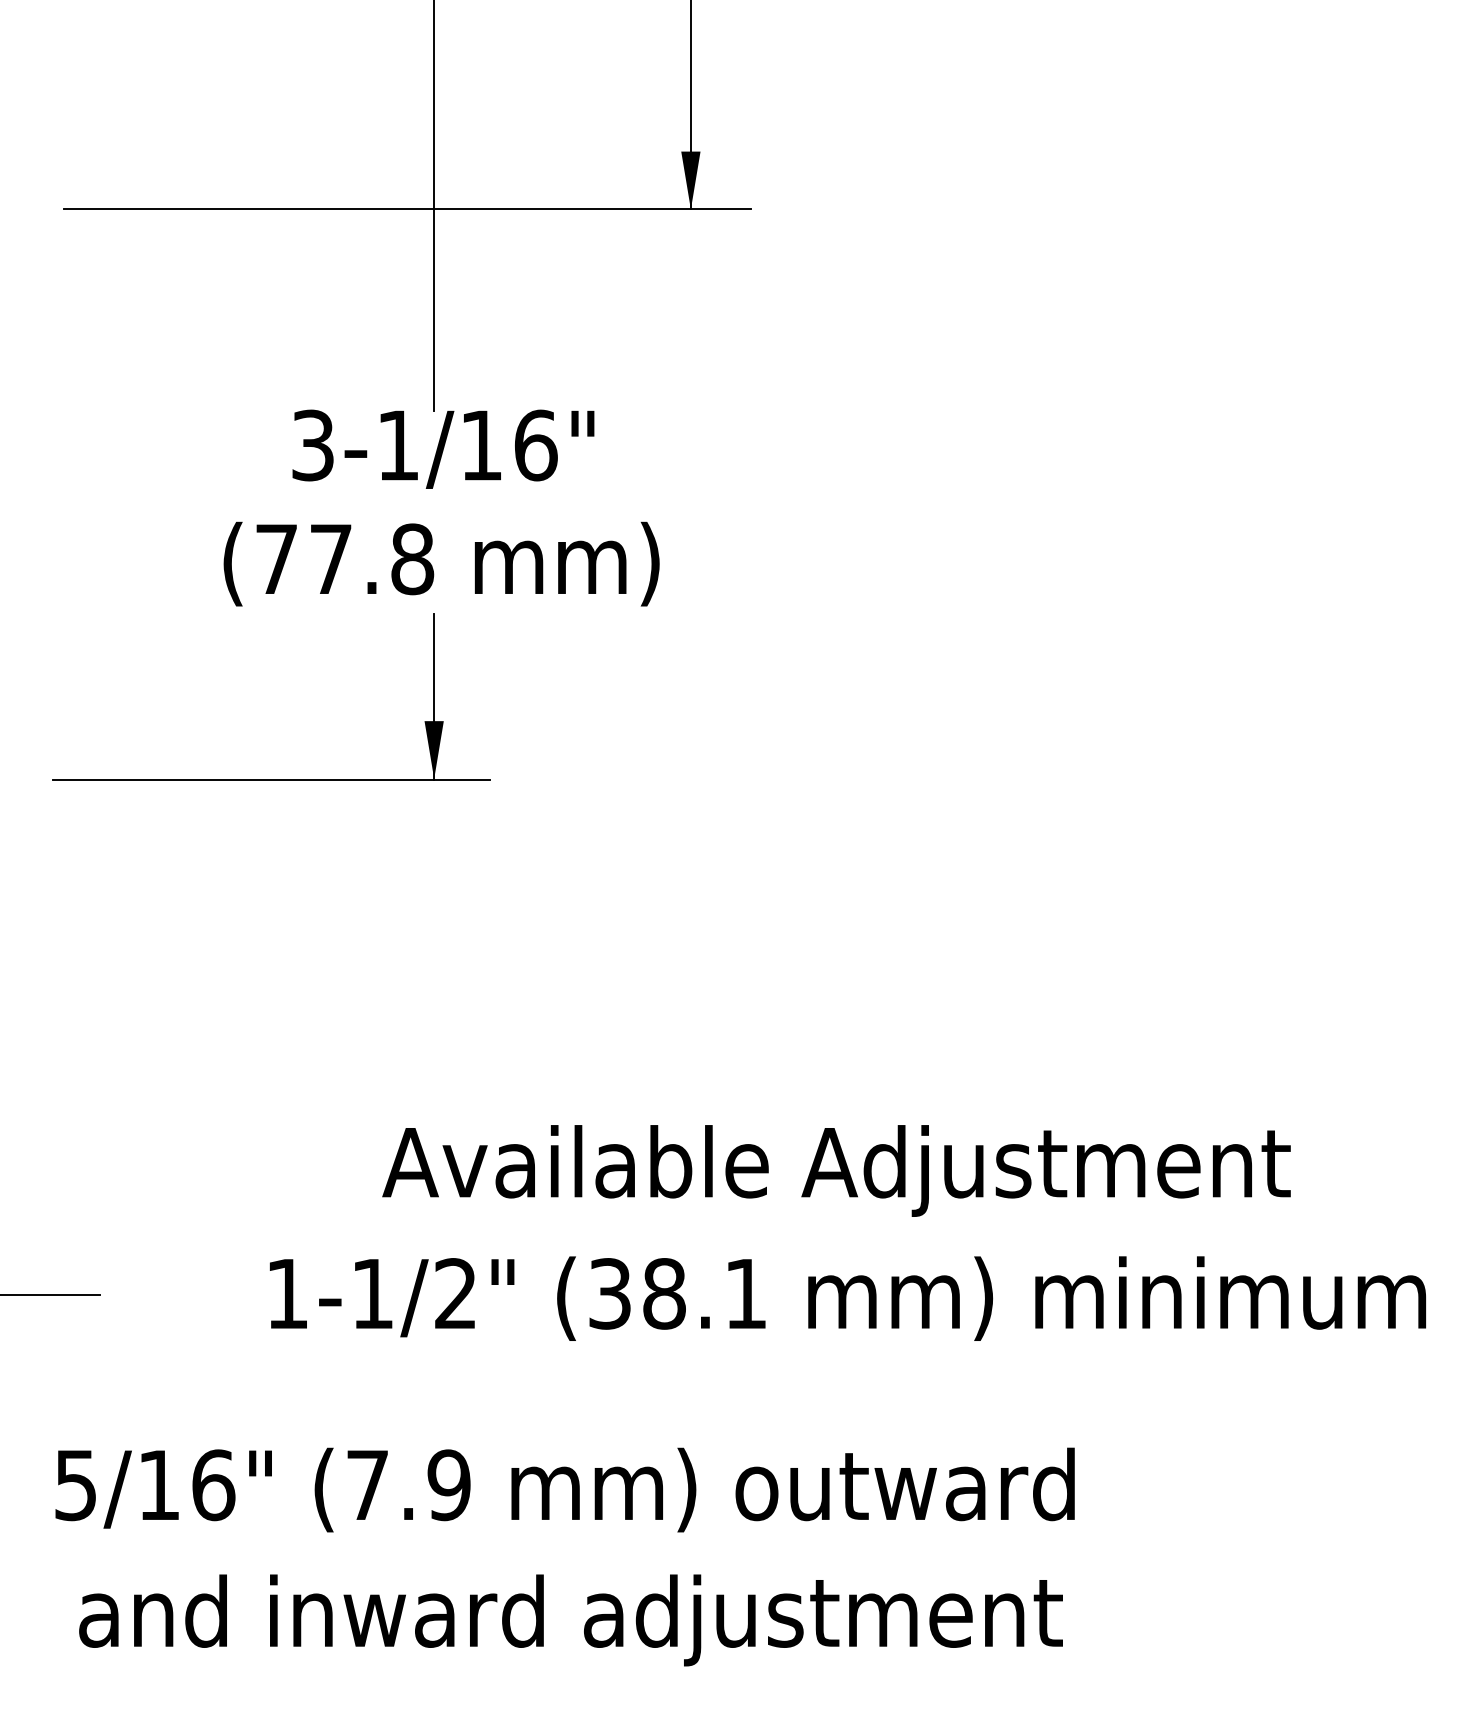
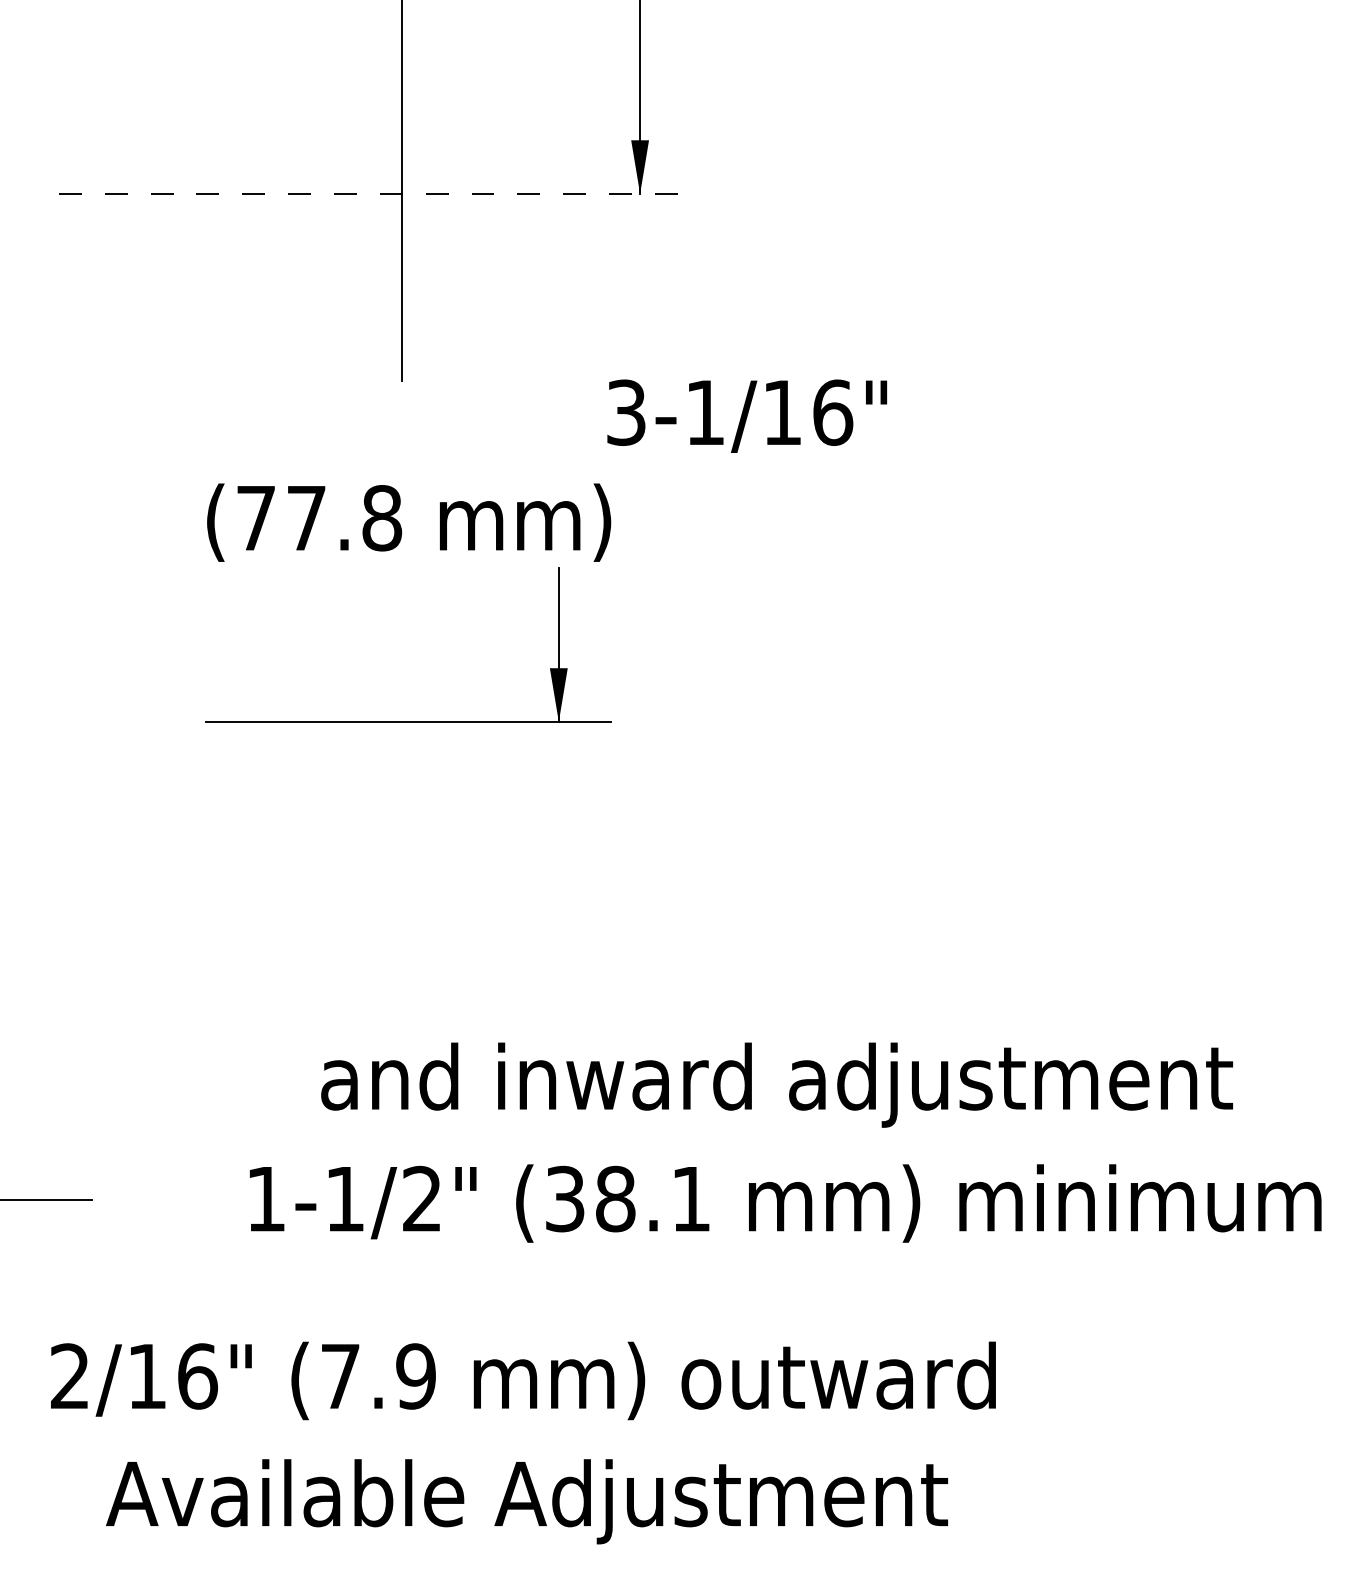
line: (407, 209) -> (377, 193), solid -> dashed
text: (443, 448) -> (747, 415), moved
part: (271, 779) -> (408, 722), moved
text: (838, 1170) -> (776, 1084), Available Adjustment -> and inward adjustment
text: (75, 1485) -> (69, 1376), 5/16" -> 2/16"
text: (570, 1620) -> (528, 1501), and inward adjustment -> Available Adjustment

